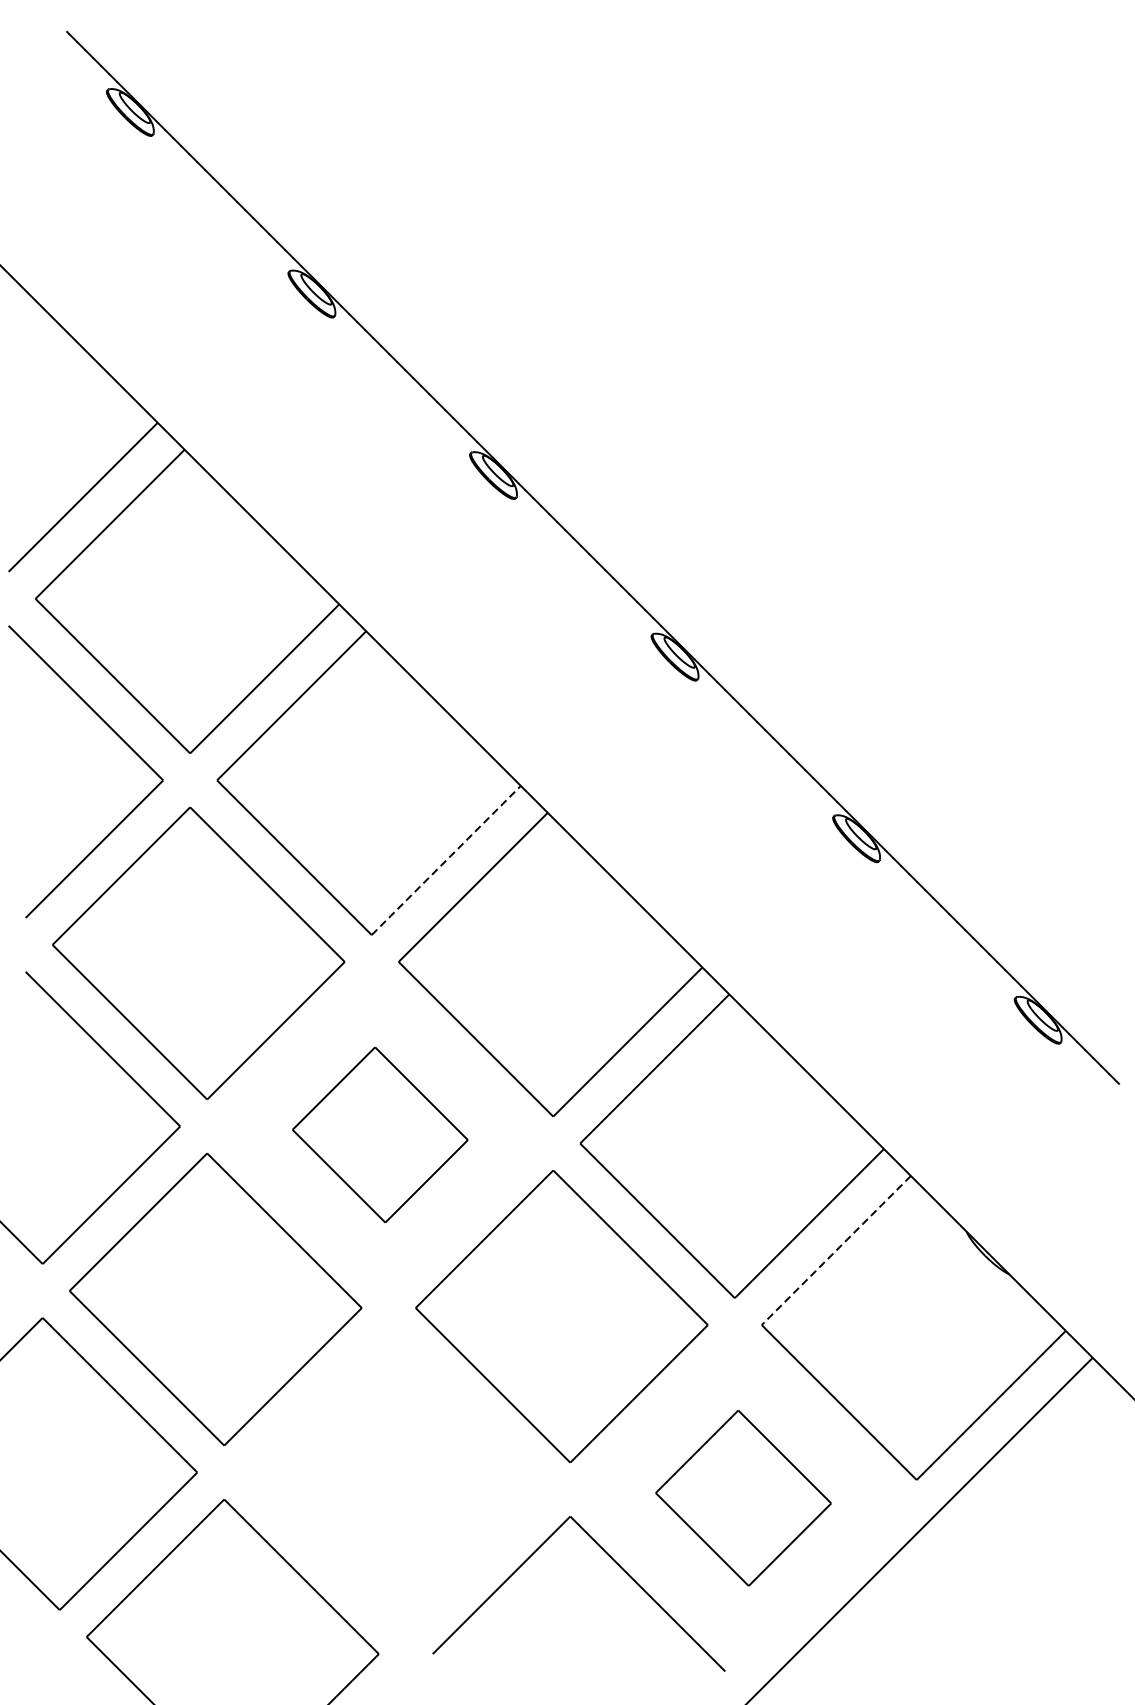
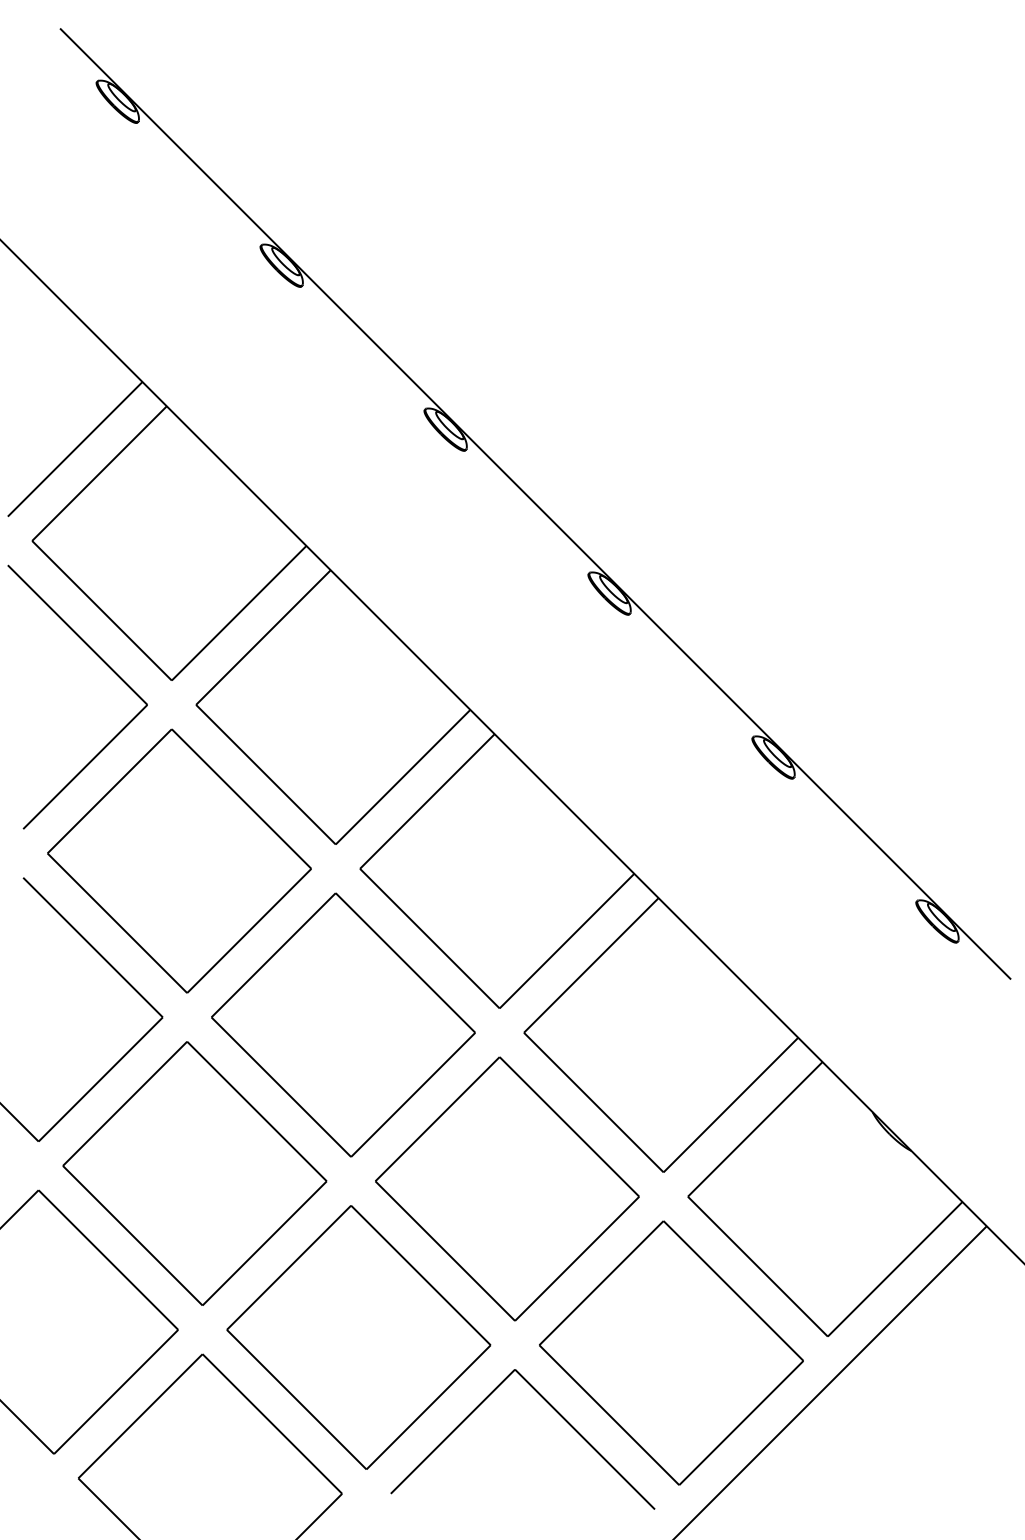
line: (446, 859) -> (403, 776), dashed -> solid
part: (380, 1134) -> (343, 1024), size x1.67
line: (835, 1250) -> (754, 1129), dashed -> solid
part: (396, 1481) -> (358, 1337), added
part: (743, 1497) -> (671, 1352), size x1.67

